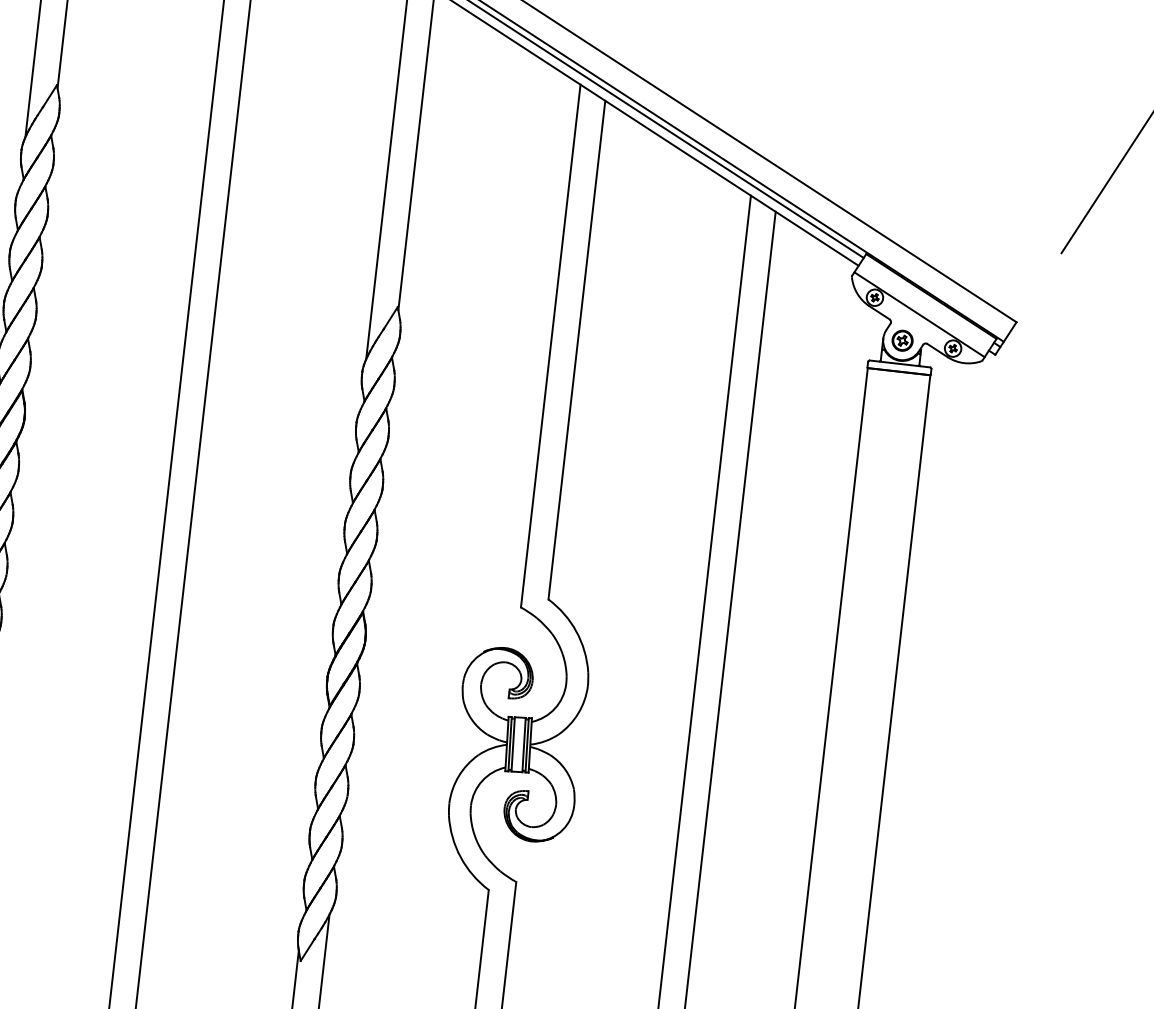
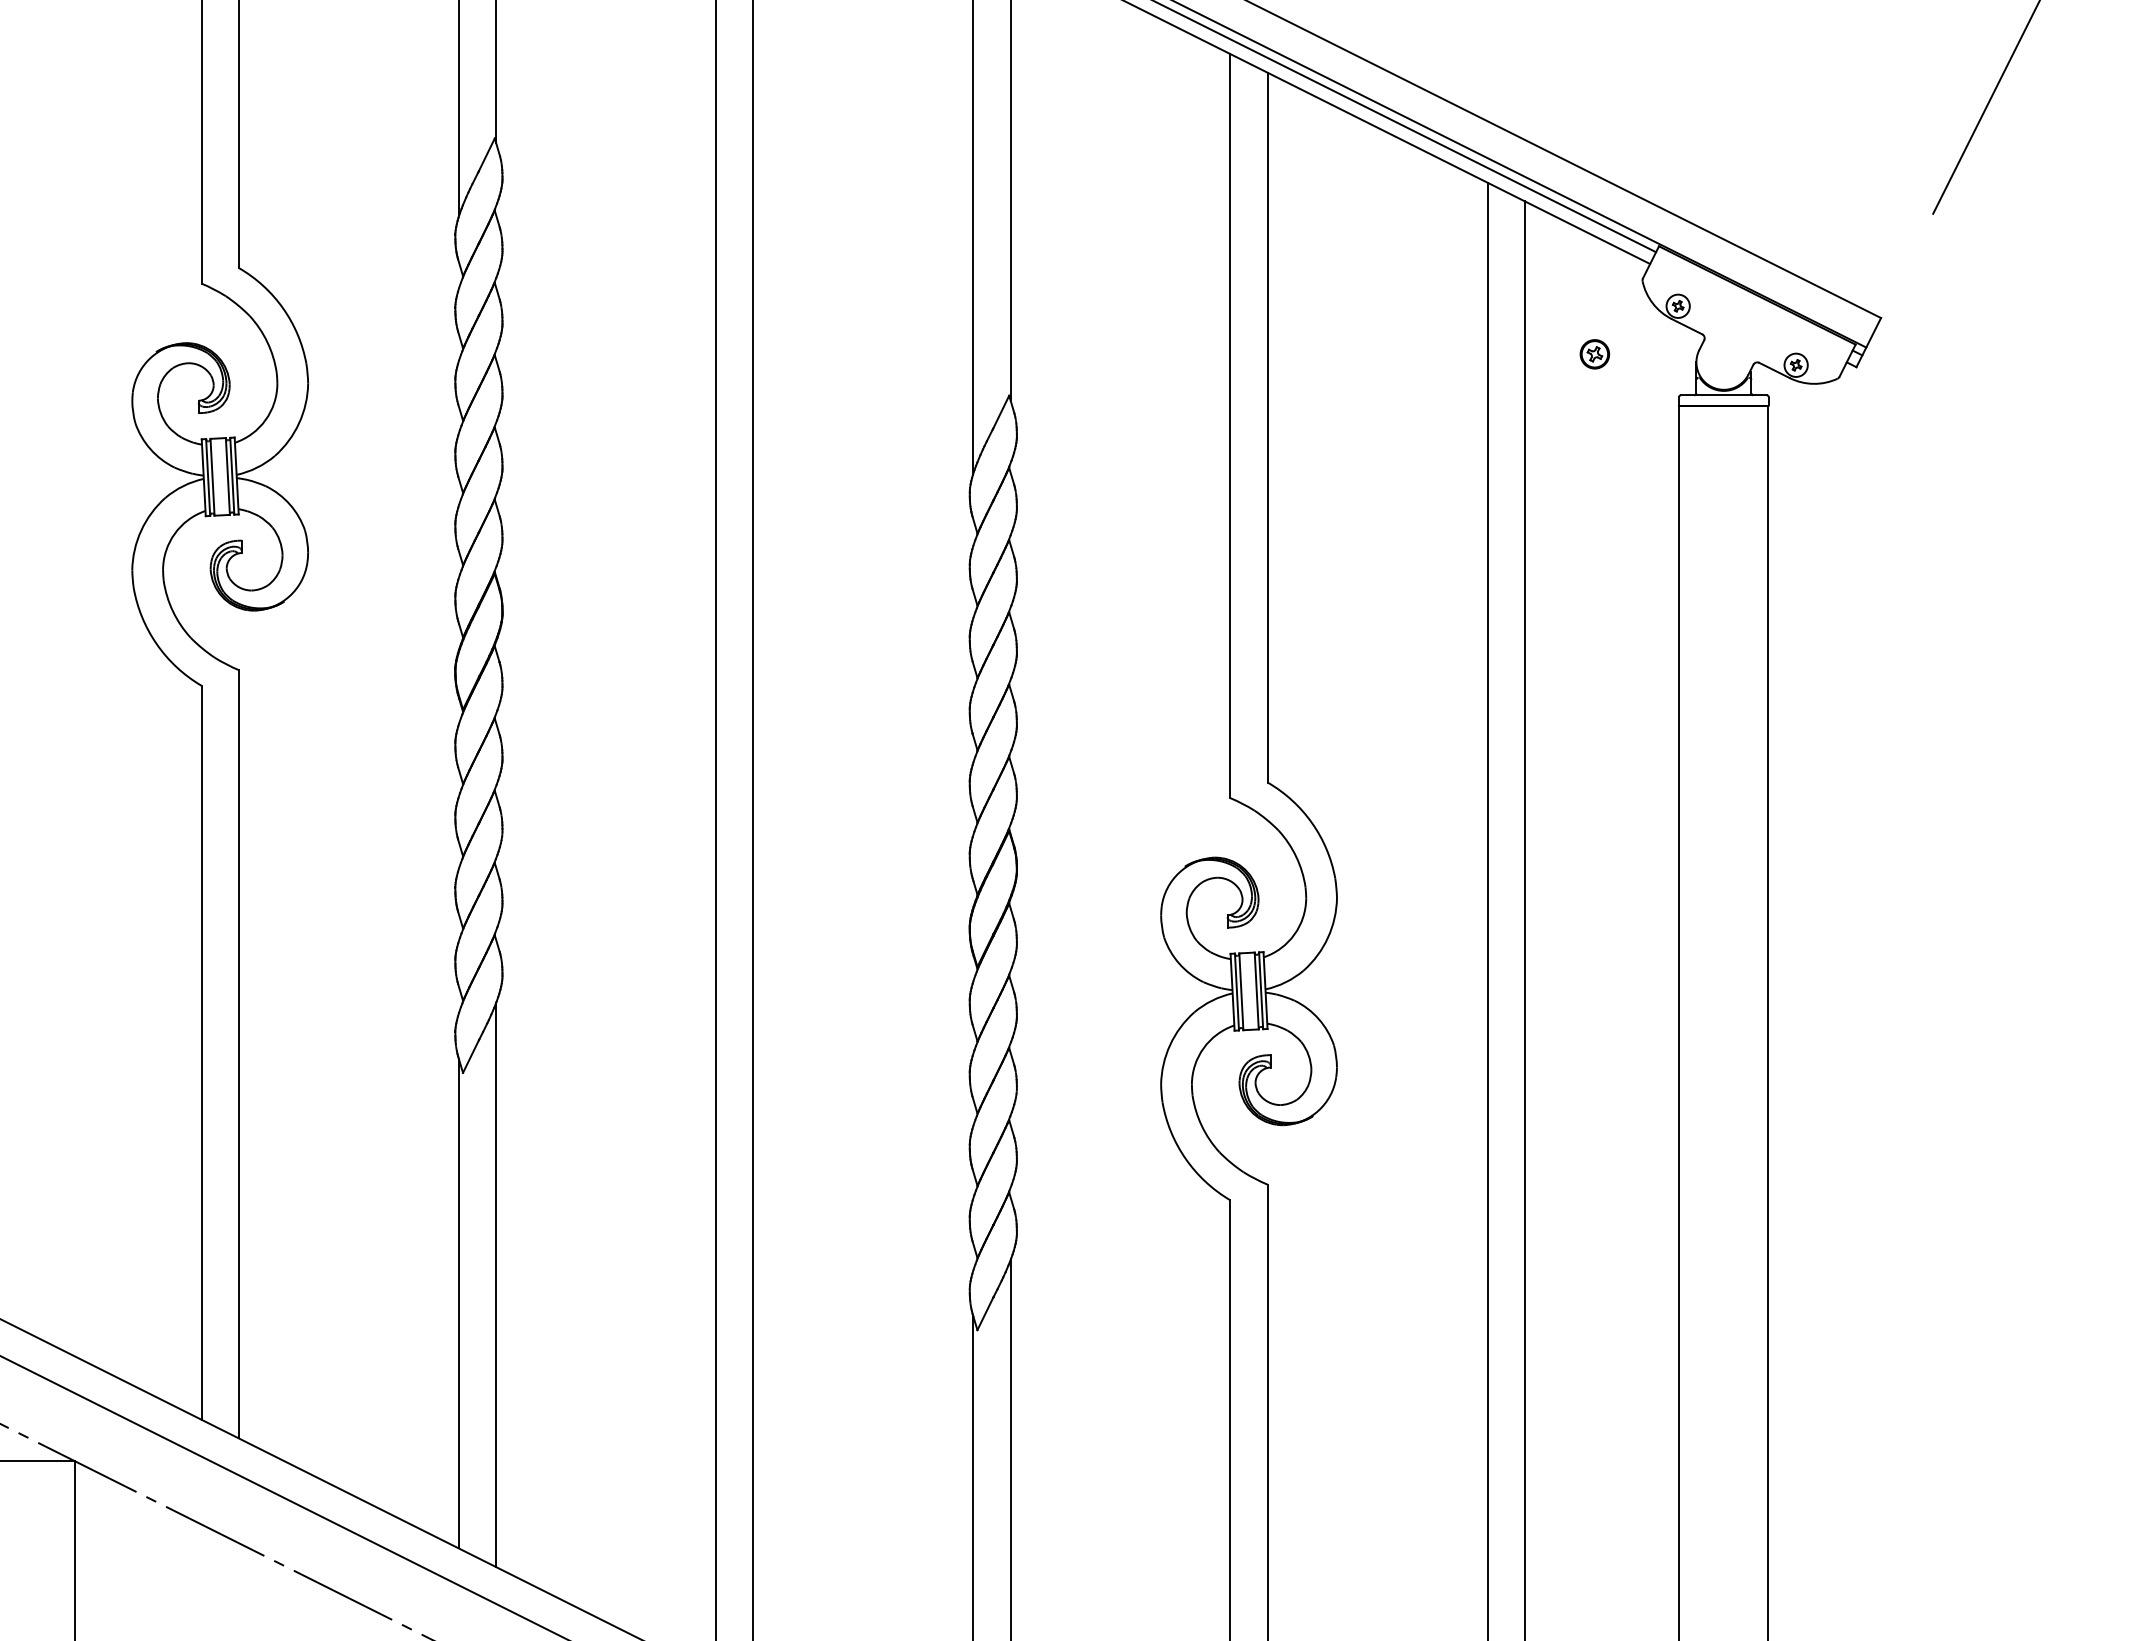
line: (919, 314) -> (1743, 322), removed
part: (902, 340) -> (1594, 354), moved

